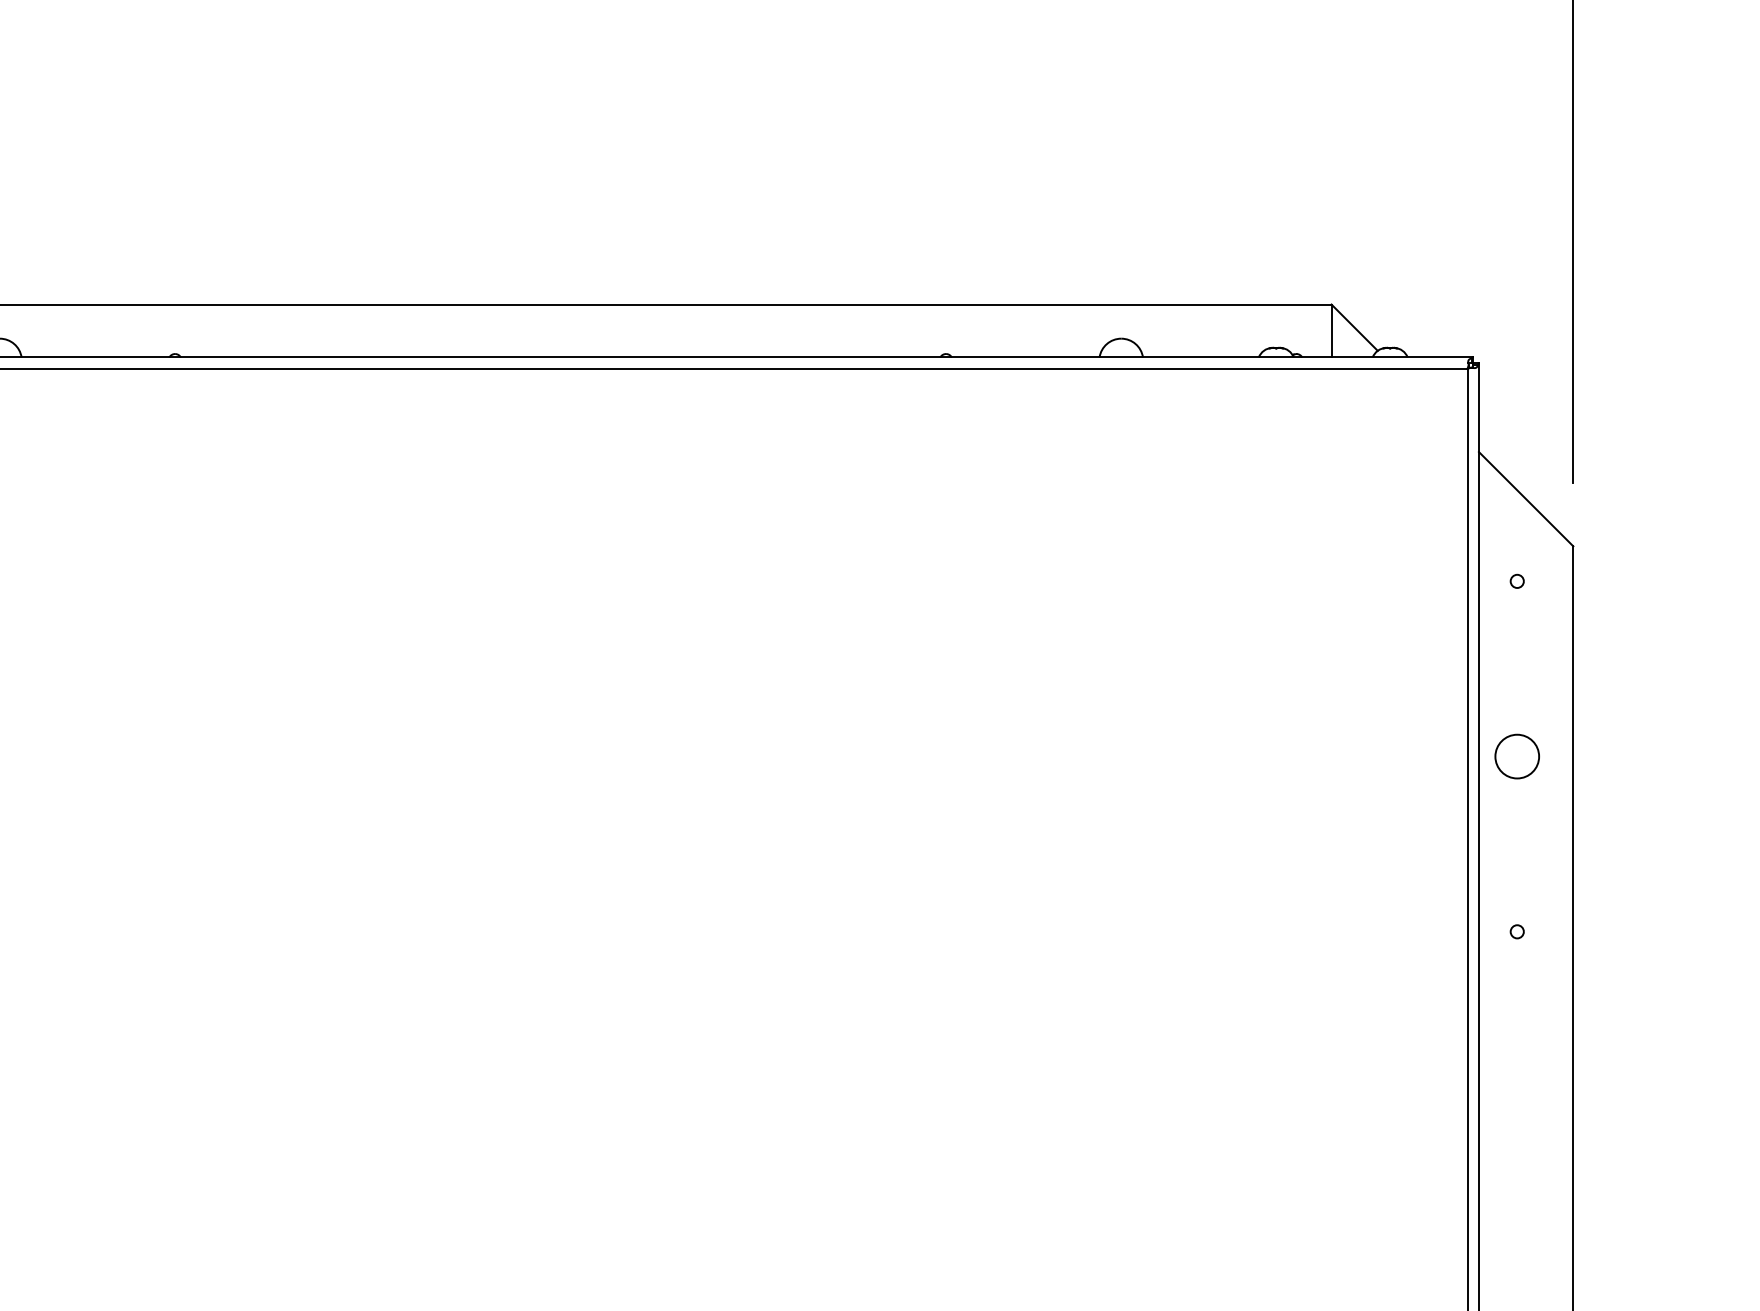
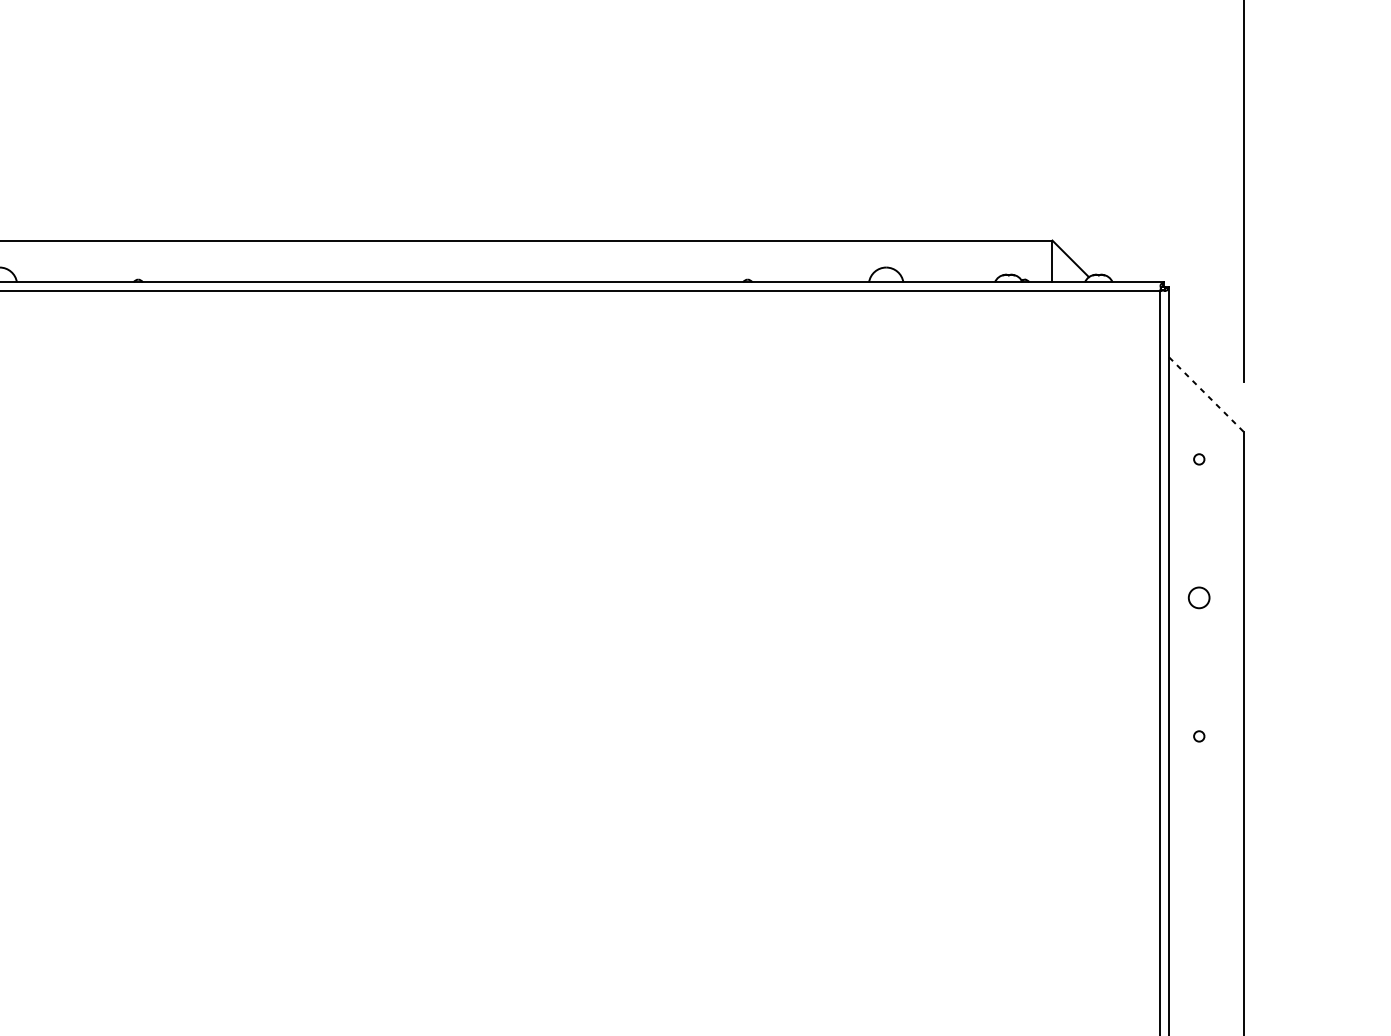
line: (1526, 499) -> (1206, 394), solid -> dashed
circle: (1516, 756) -> (1198, 597), size x0.6

